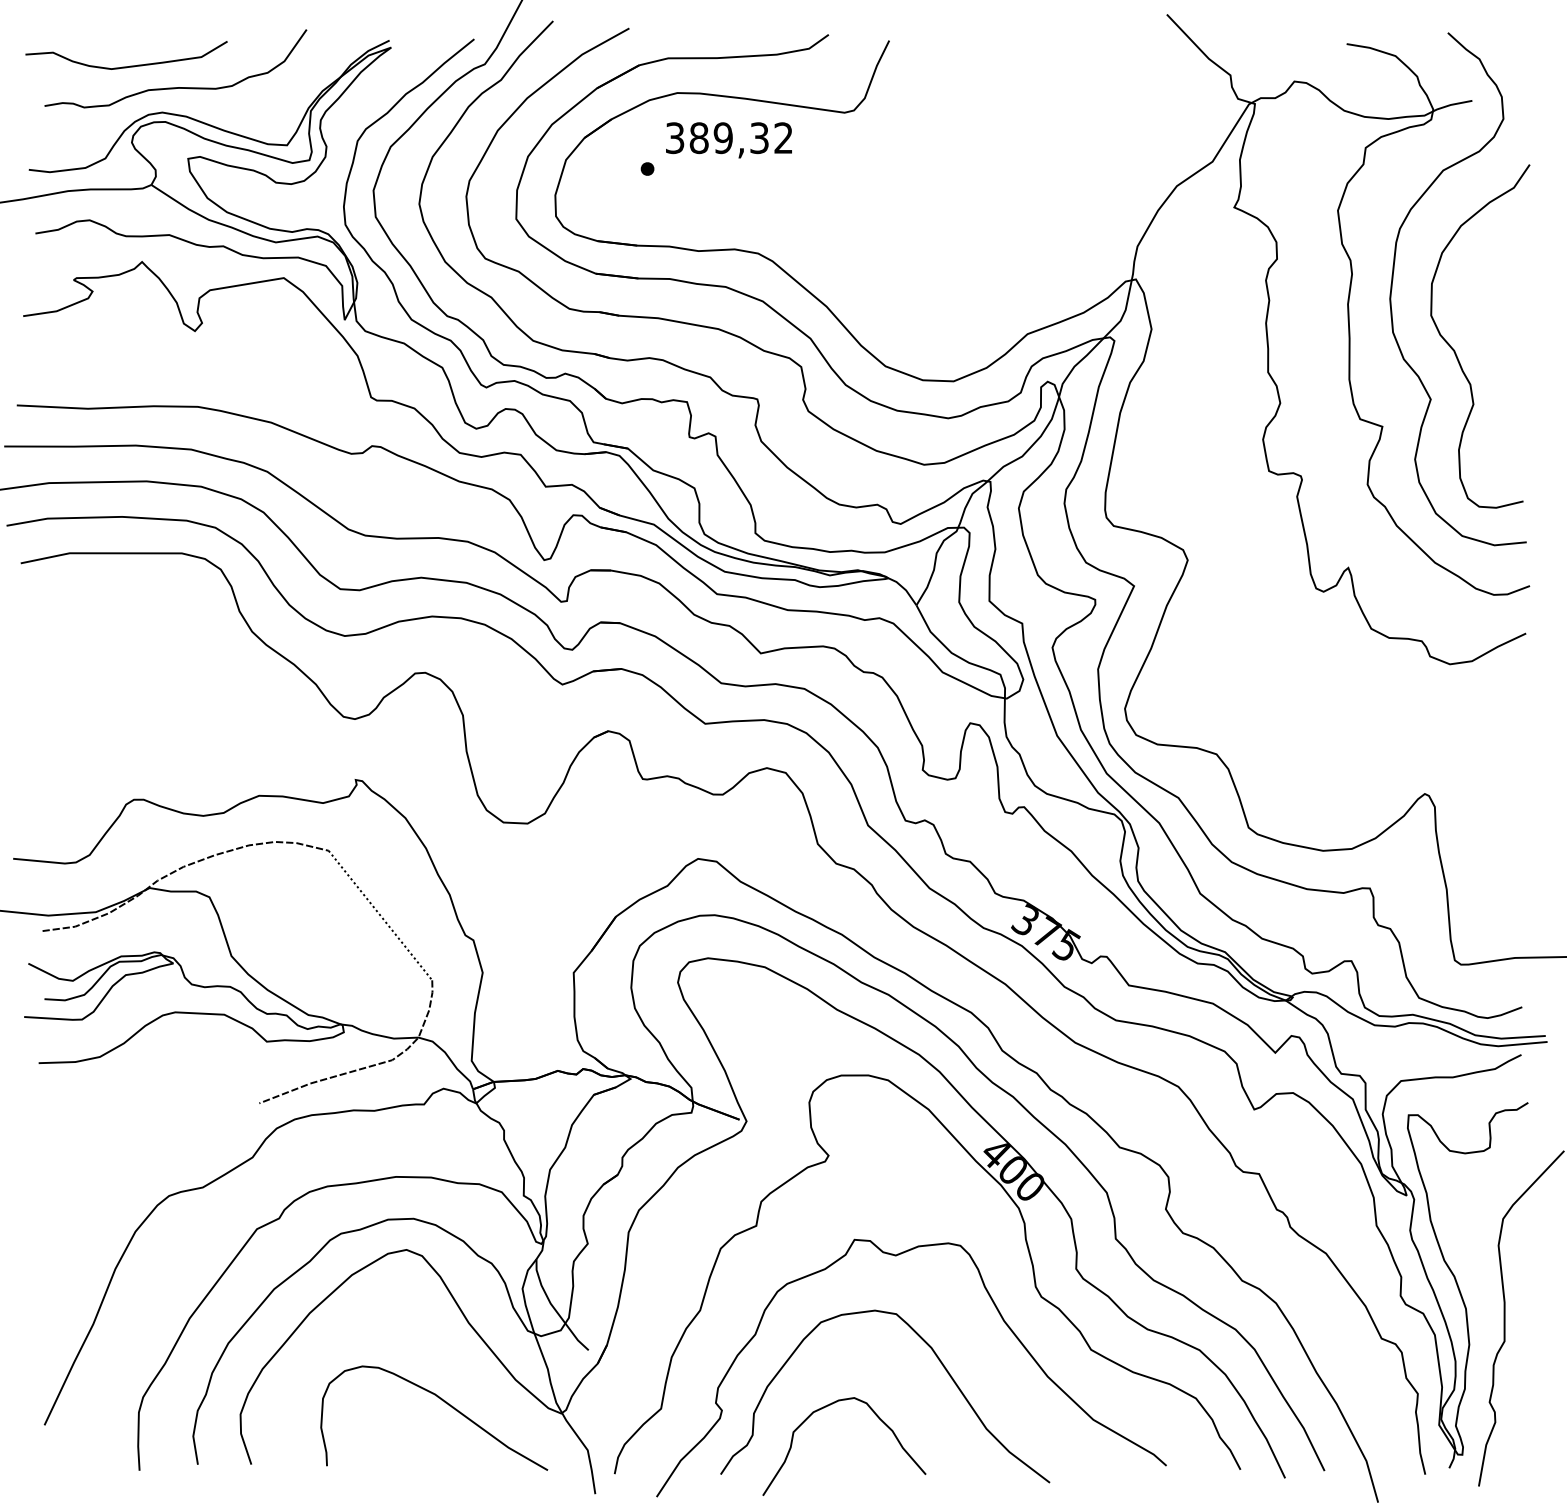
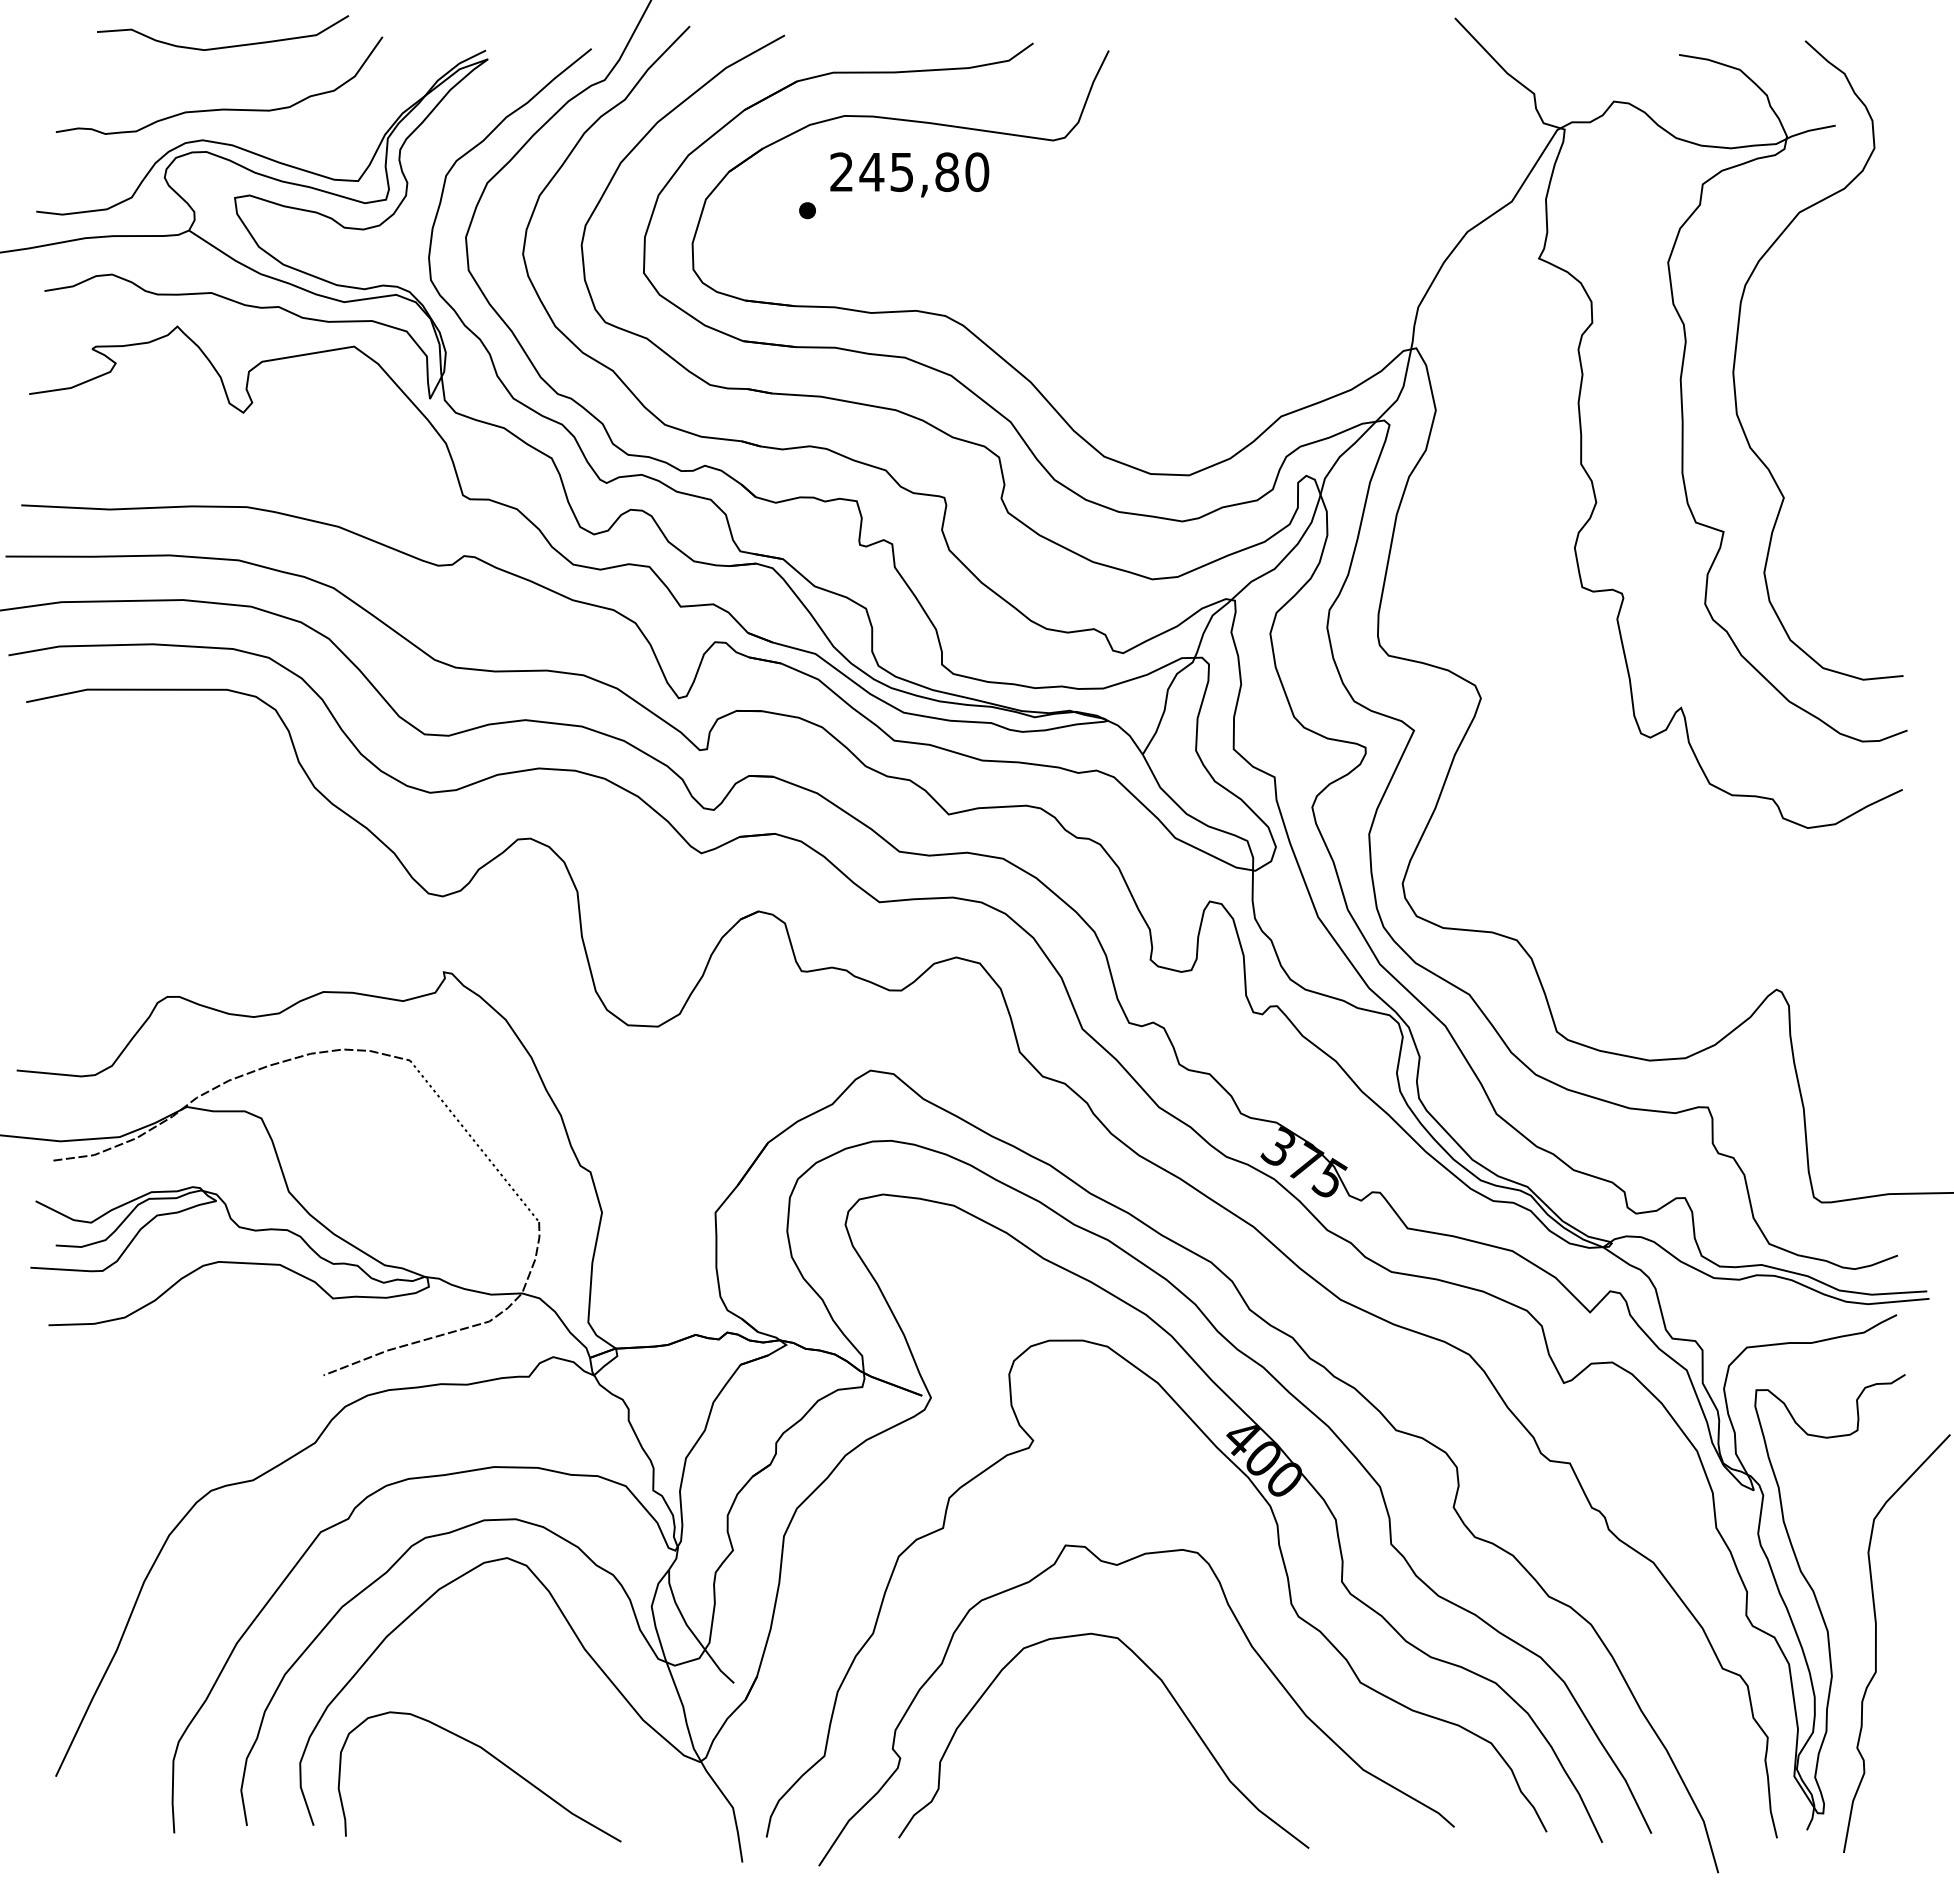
curve: (126, 66) -> (223, 46), moved
text: (729, 138) -> (909, 172), 389,32 -> 245,80
curve: (1455, 350) -> (1814, 437), removed
curve: (443, 1401) -> (491, 1756), moved
curve: (829, 1405) -> (1034, 1752), removed

